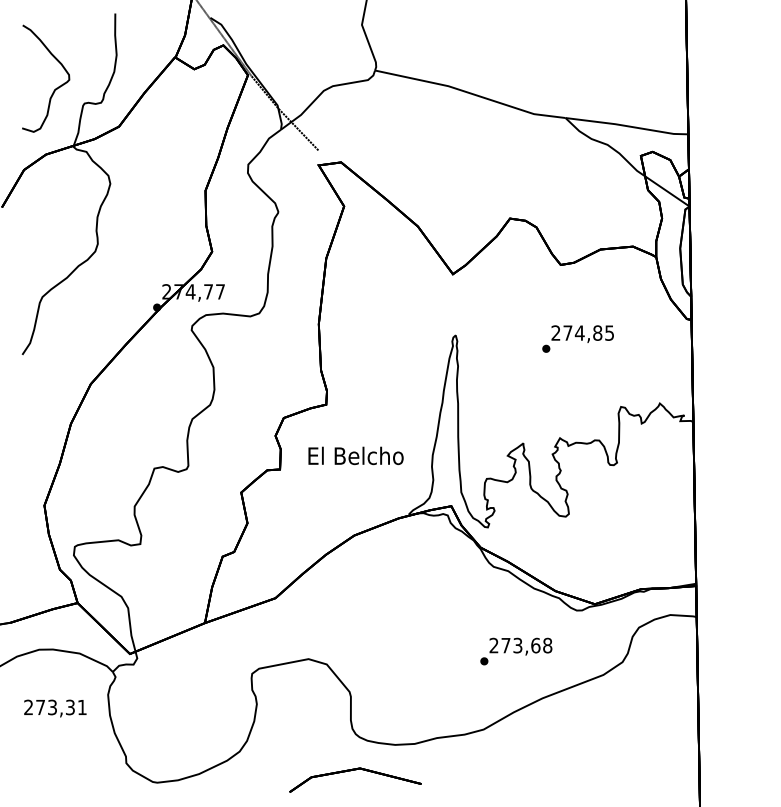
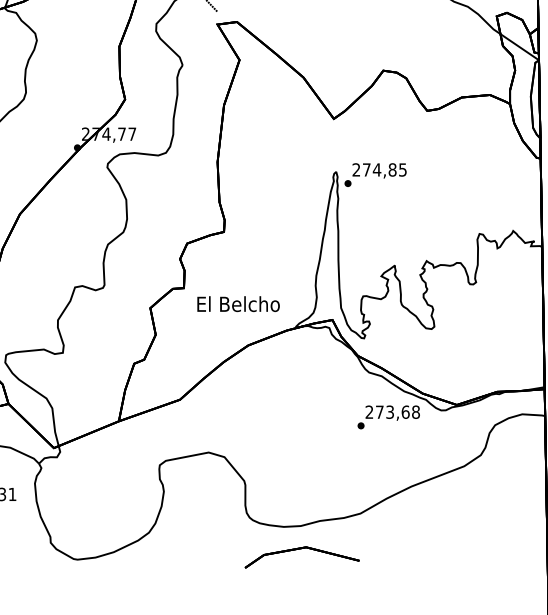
text: (577, 338) -> (375, 174), moved
text: (355, 455) -> (238, 303), moved
text: (516, 651) -> (388, 417), moved
part: (355, 770) -> (302, 549), moved

